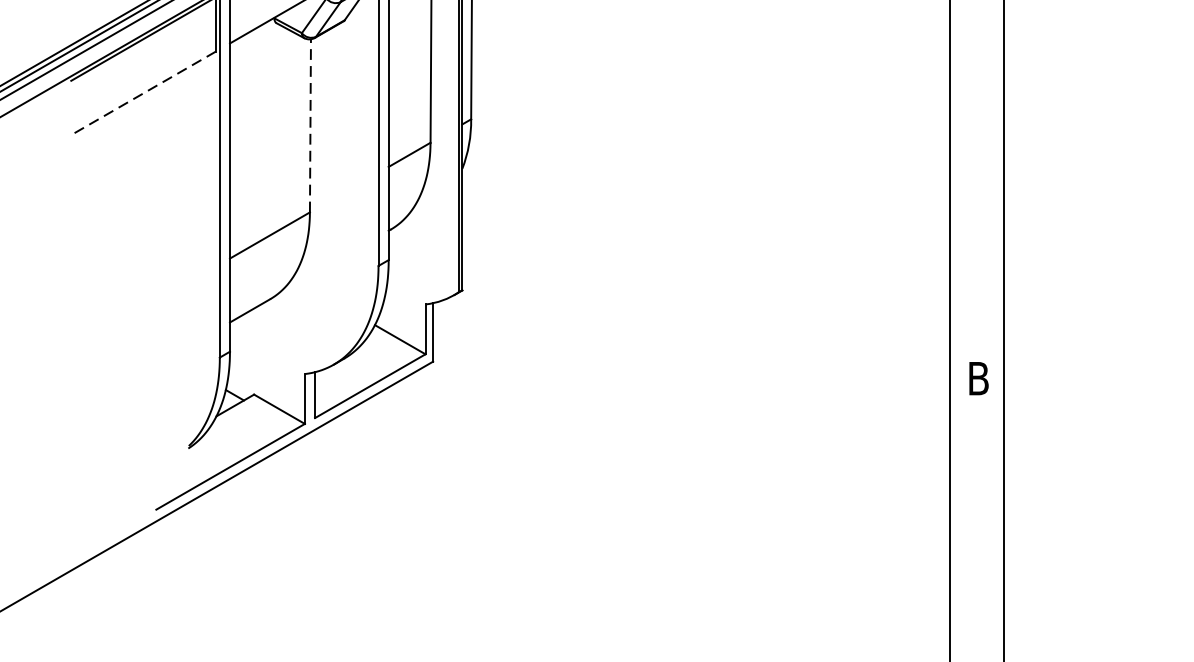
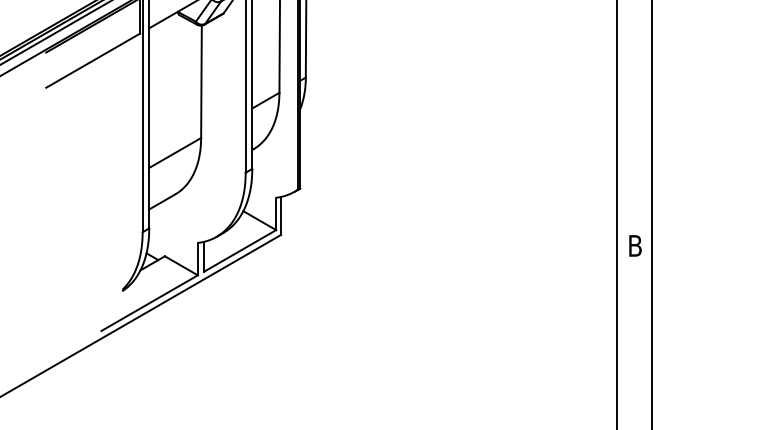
line: (142, 93) -> (92, 60), dashed -> solid
line: (310, 125) -> (201, 81), dashed -> solid

